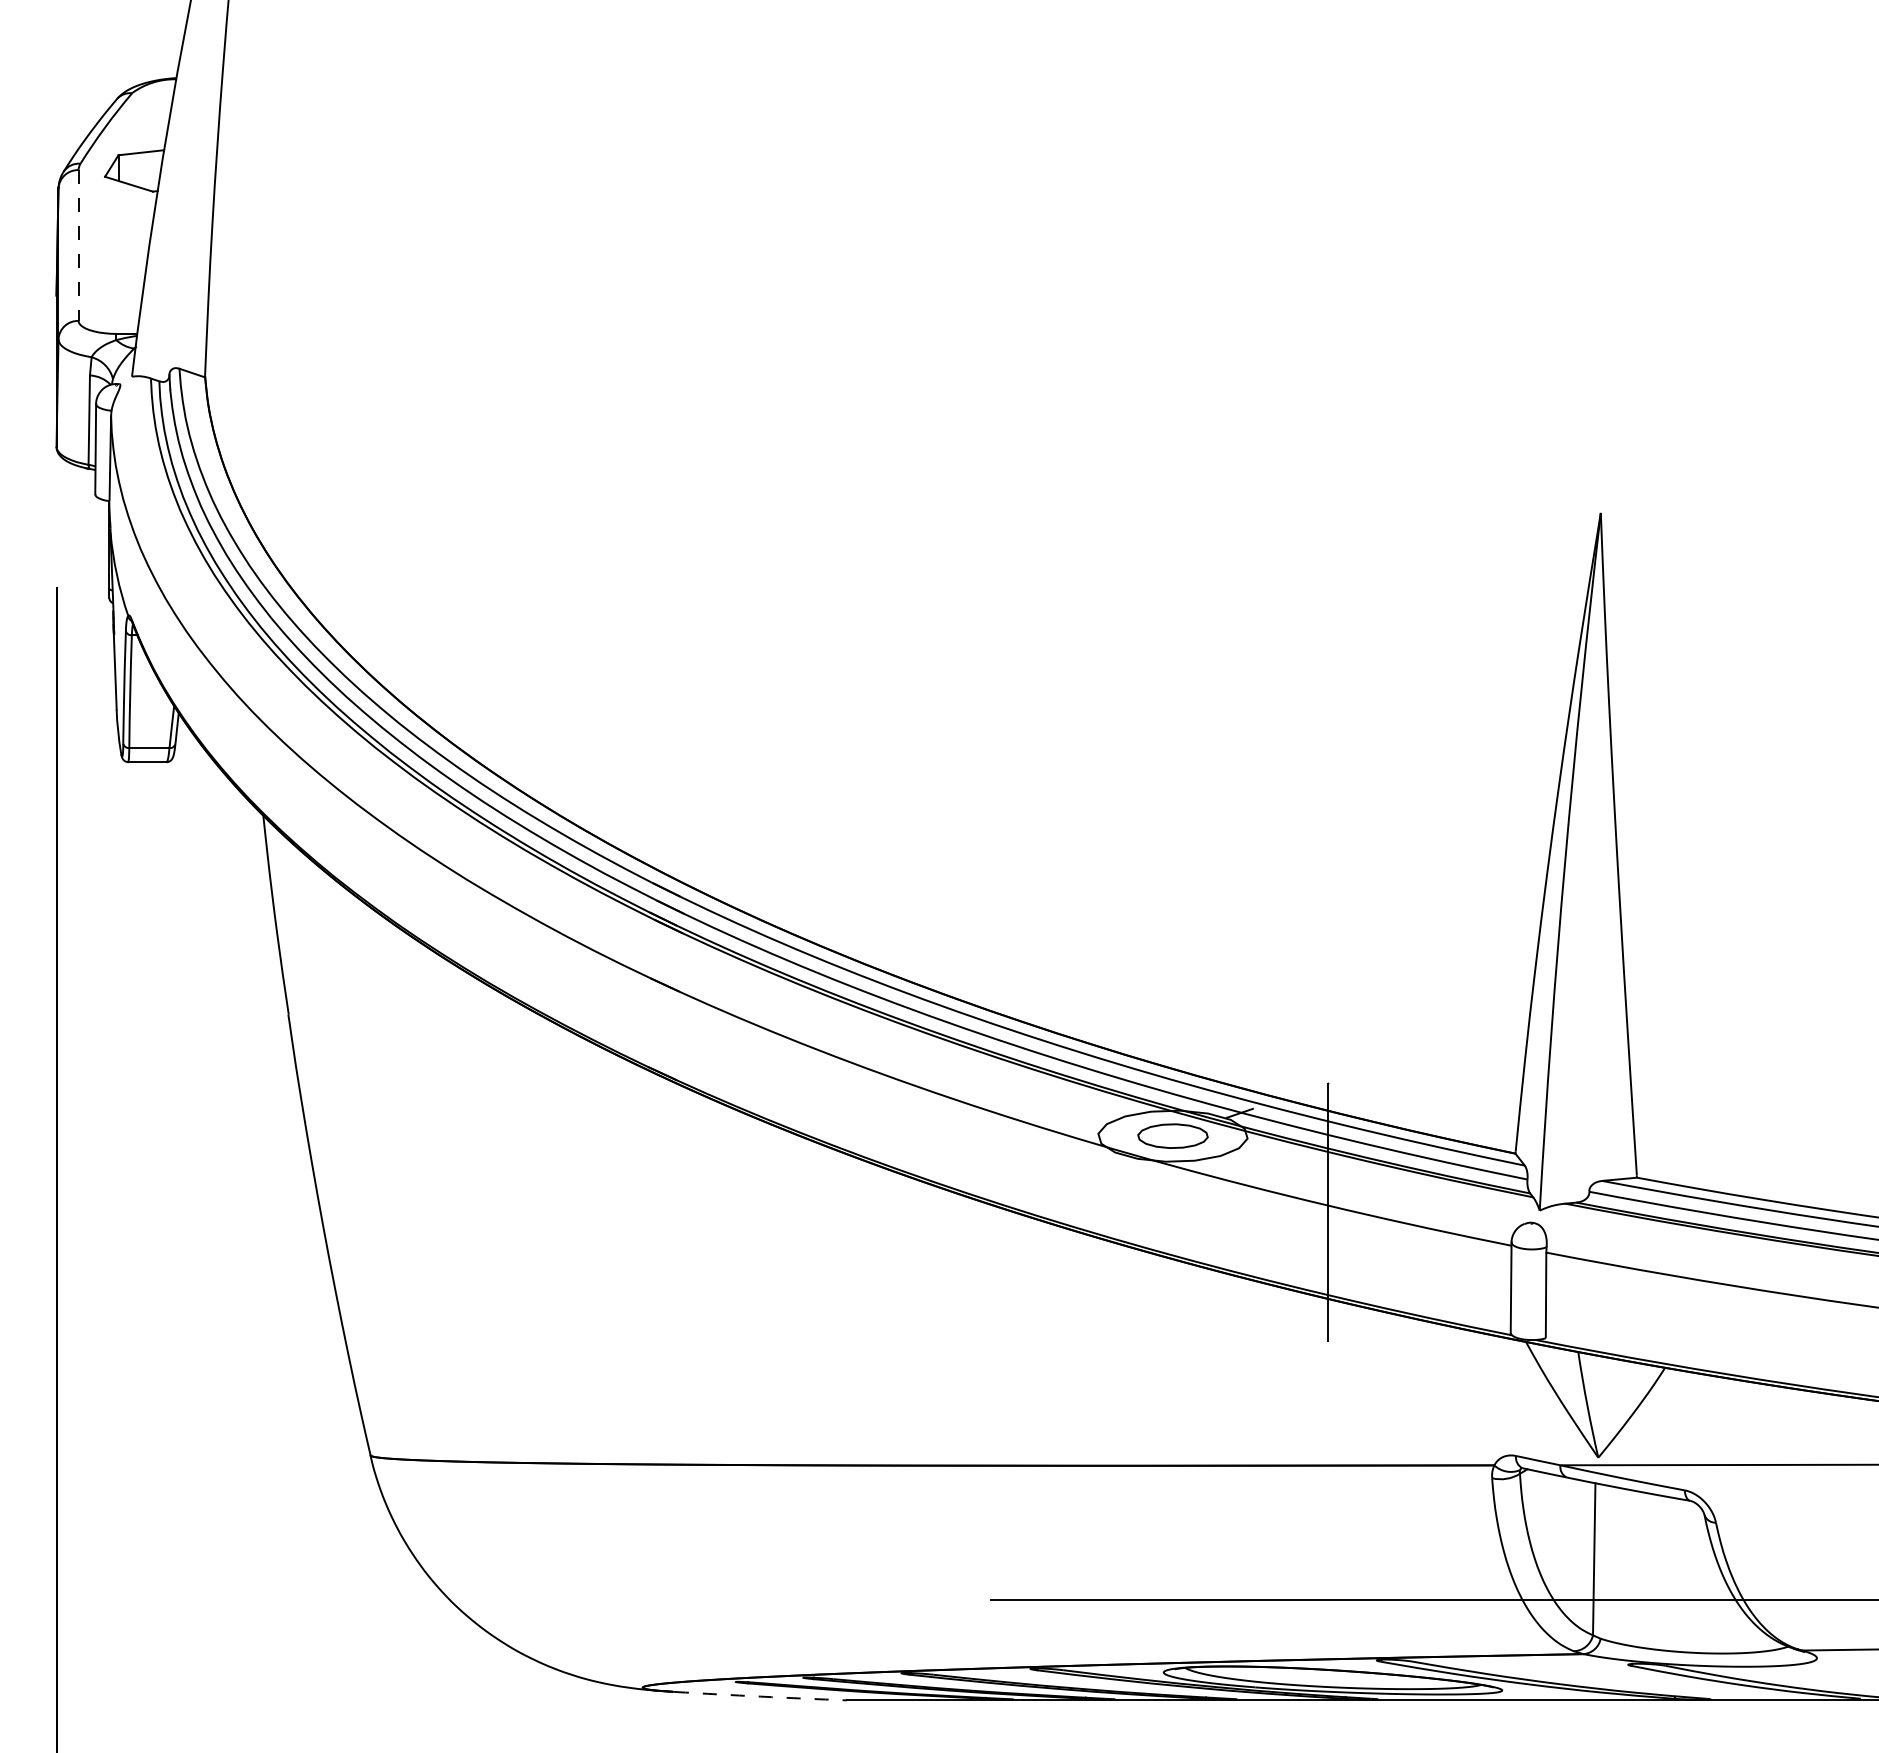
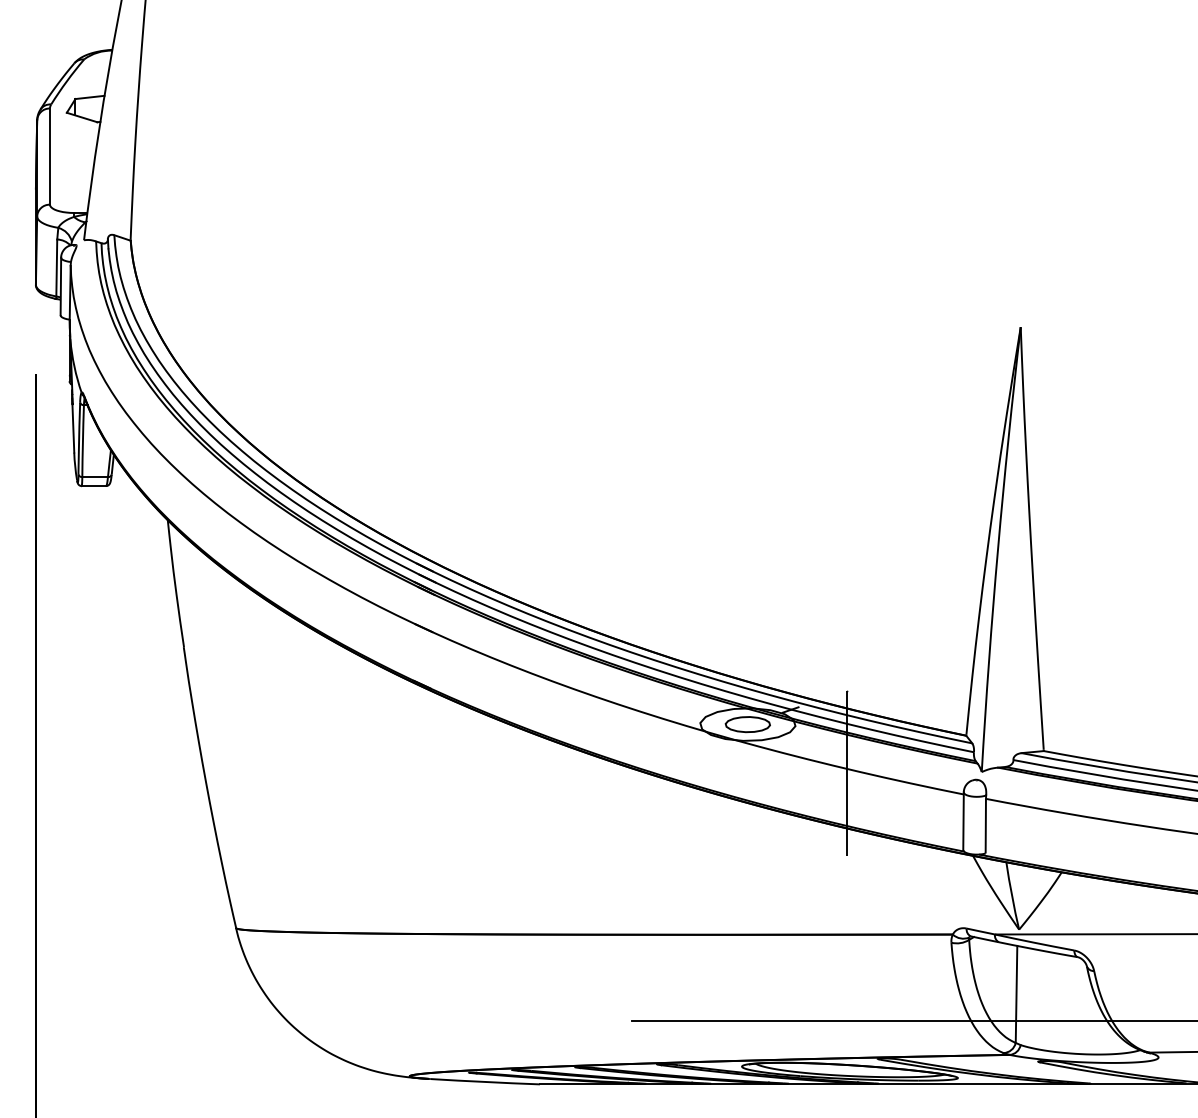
line: (77, 246) -> (49, 157), dashed -> solid
arc: (761, 1697) -> (485, 1082), dashed -> solid

